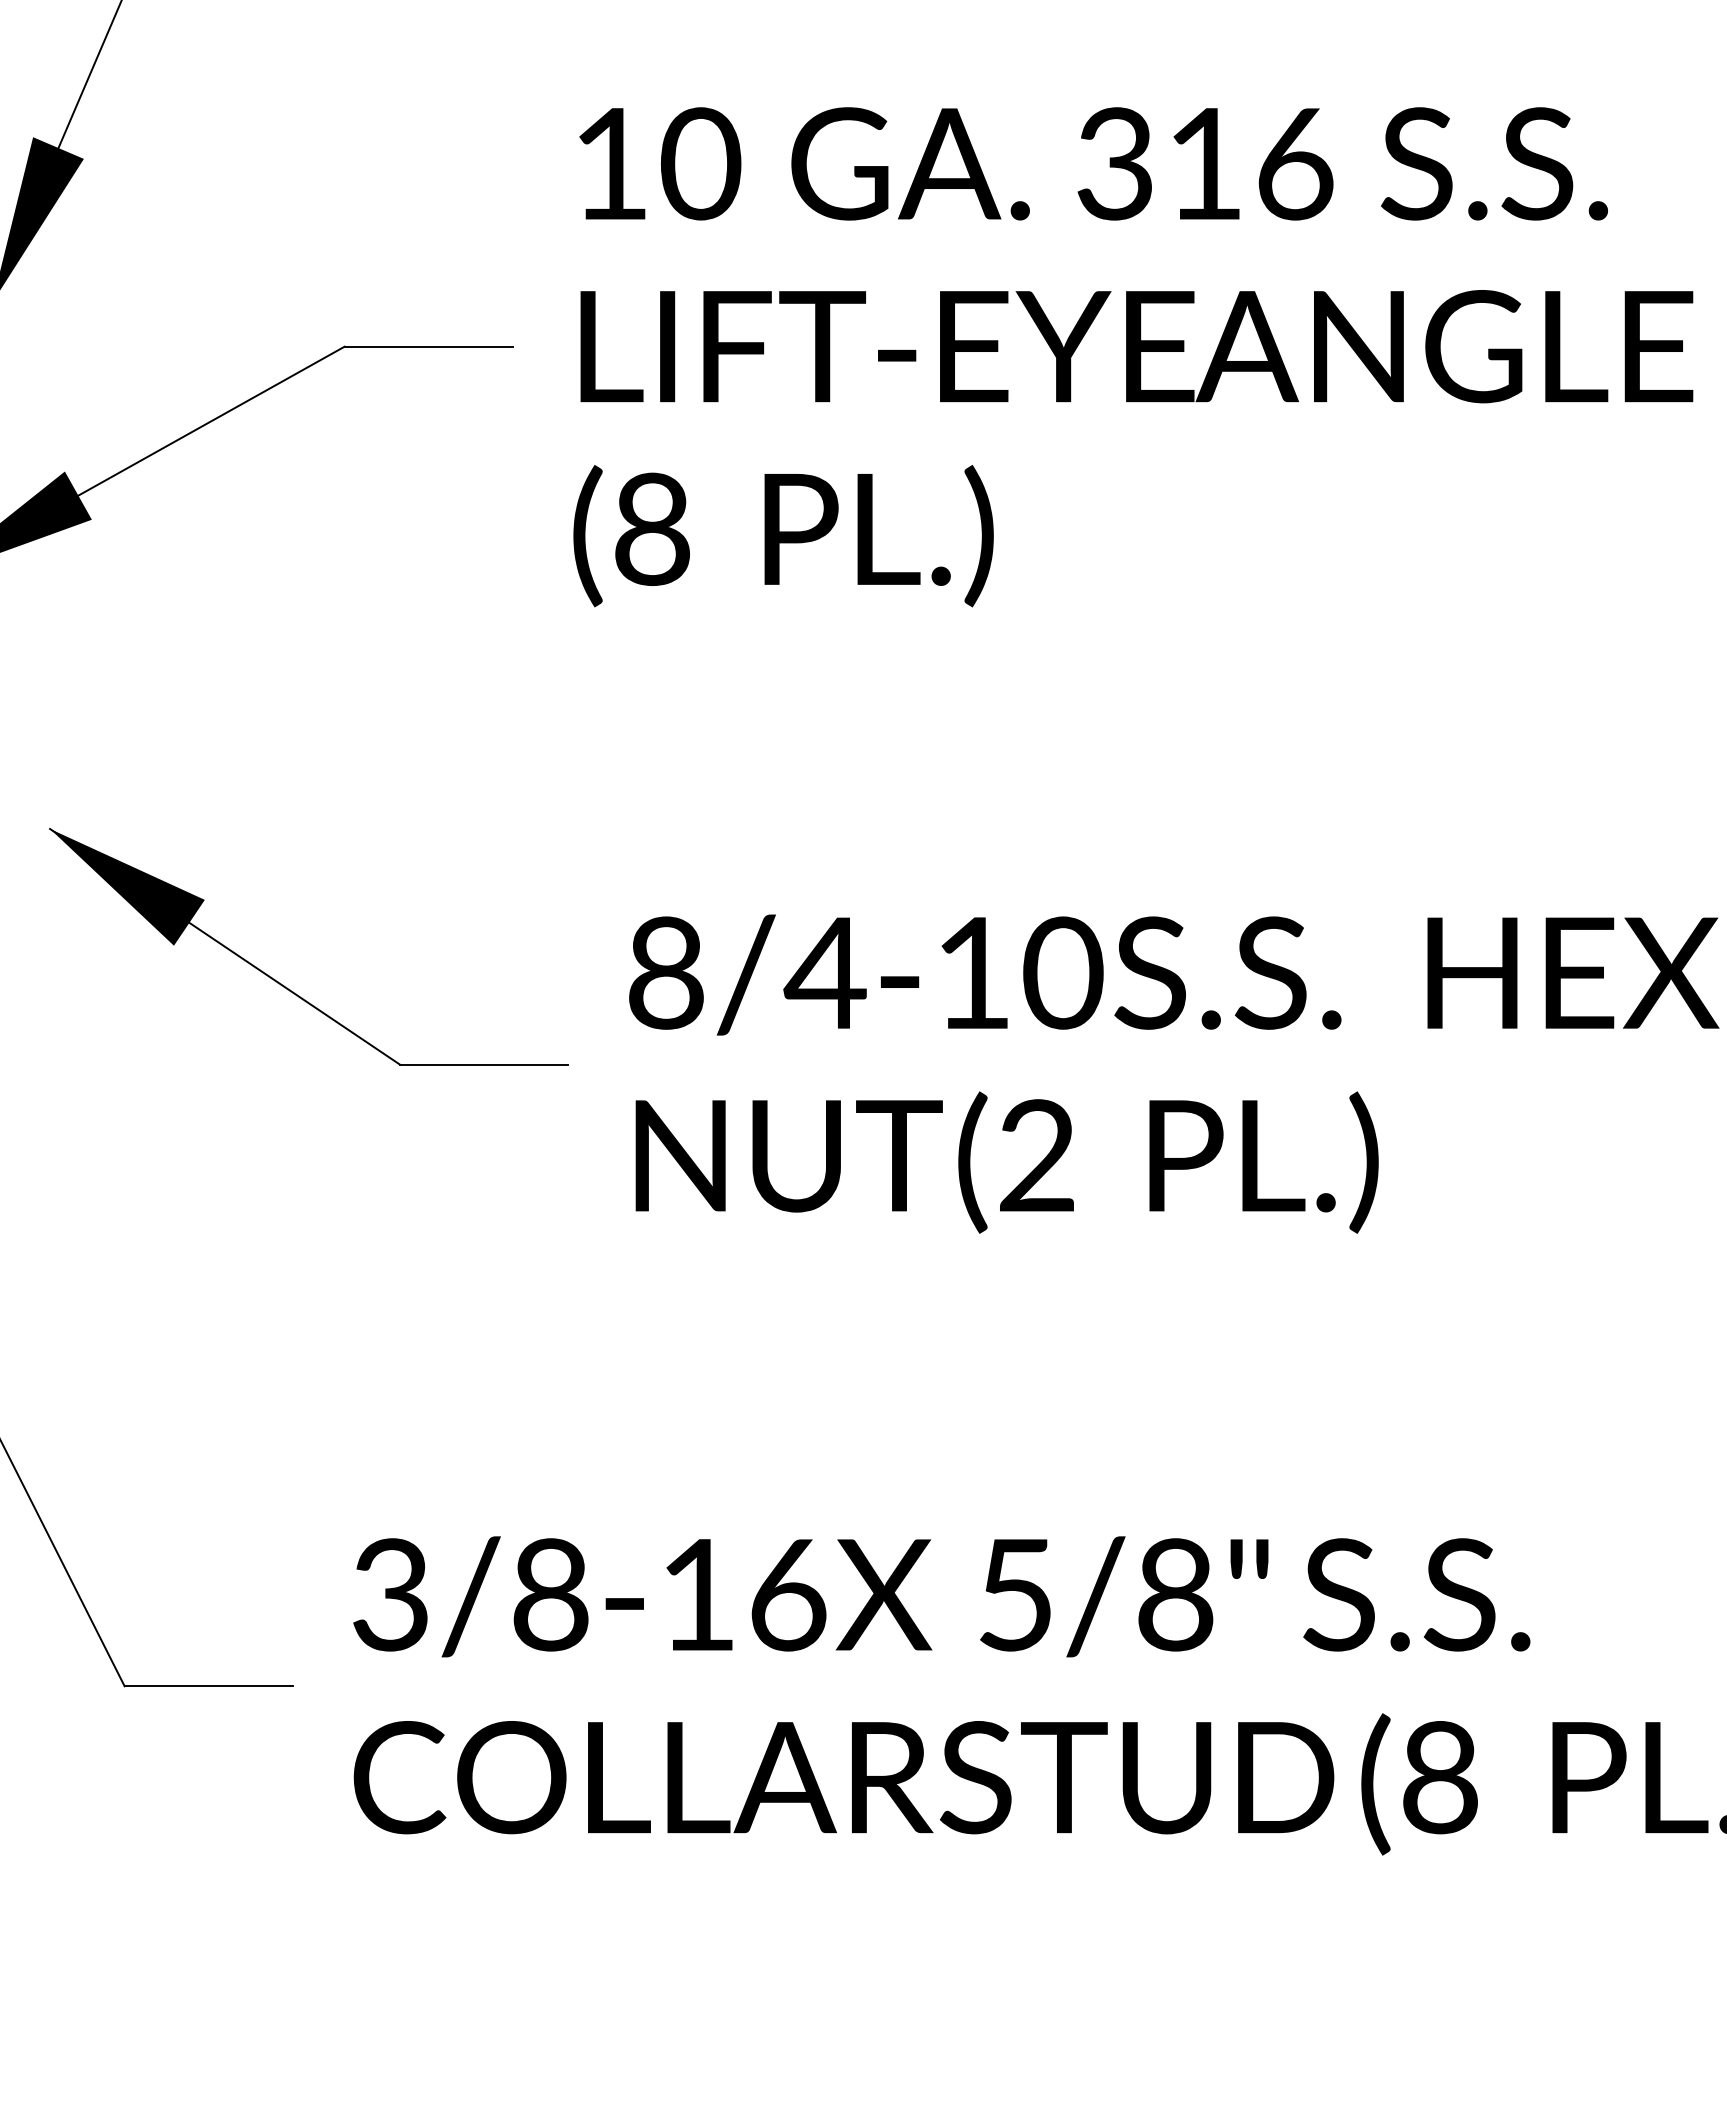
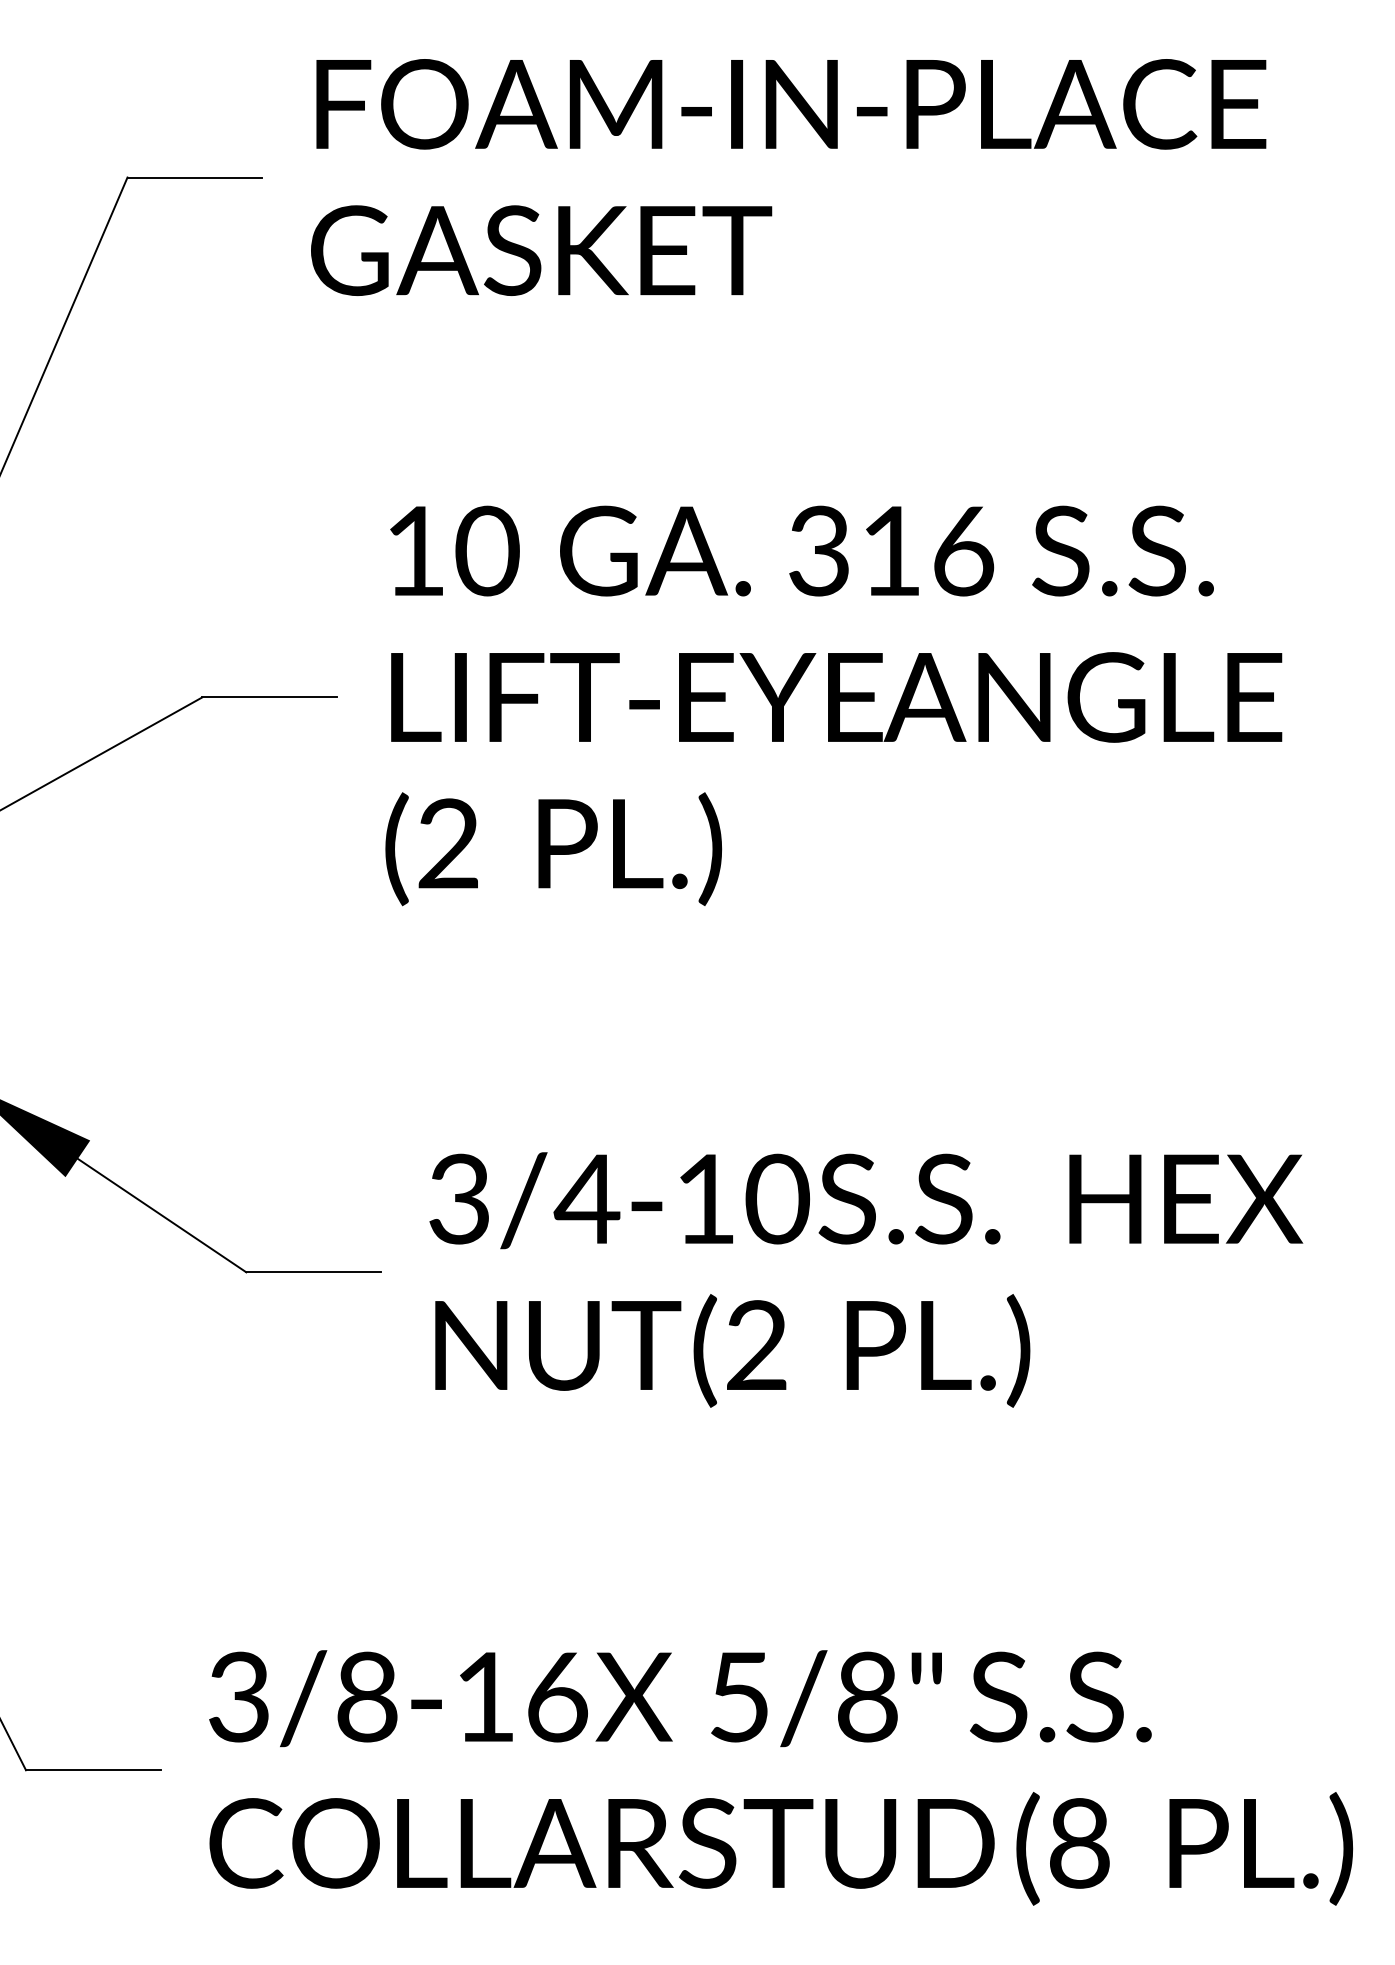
text: (652, 529) -> (448, 843), (8 -> (2
text: (665, 972) -> (459, 1198), 8/4-10 -> 3/4-10

